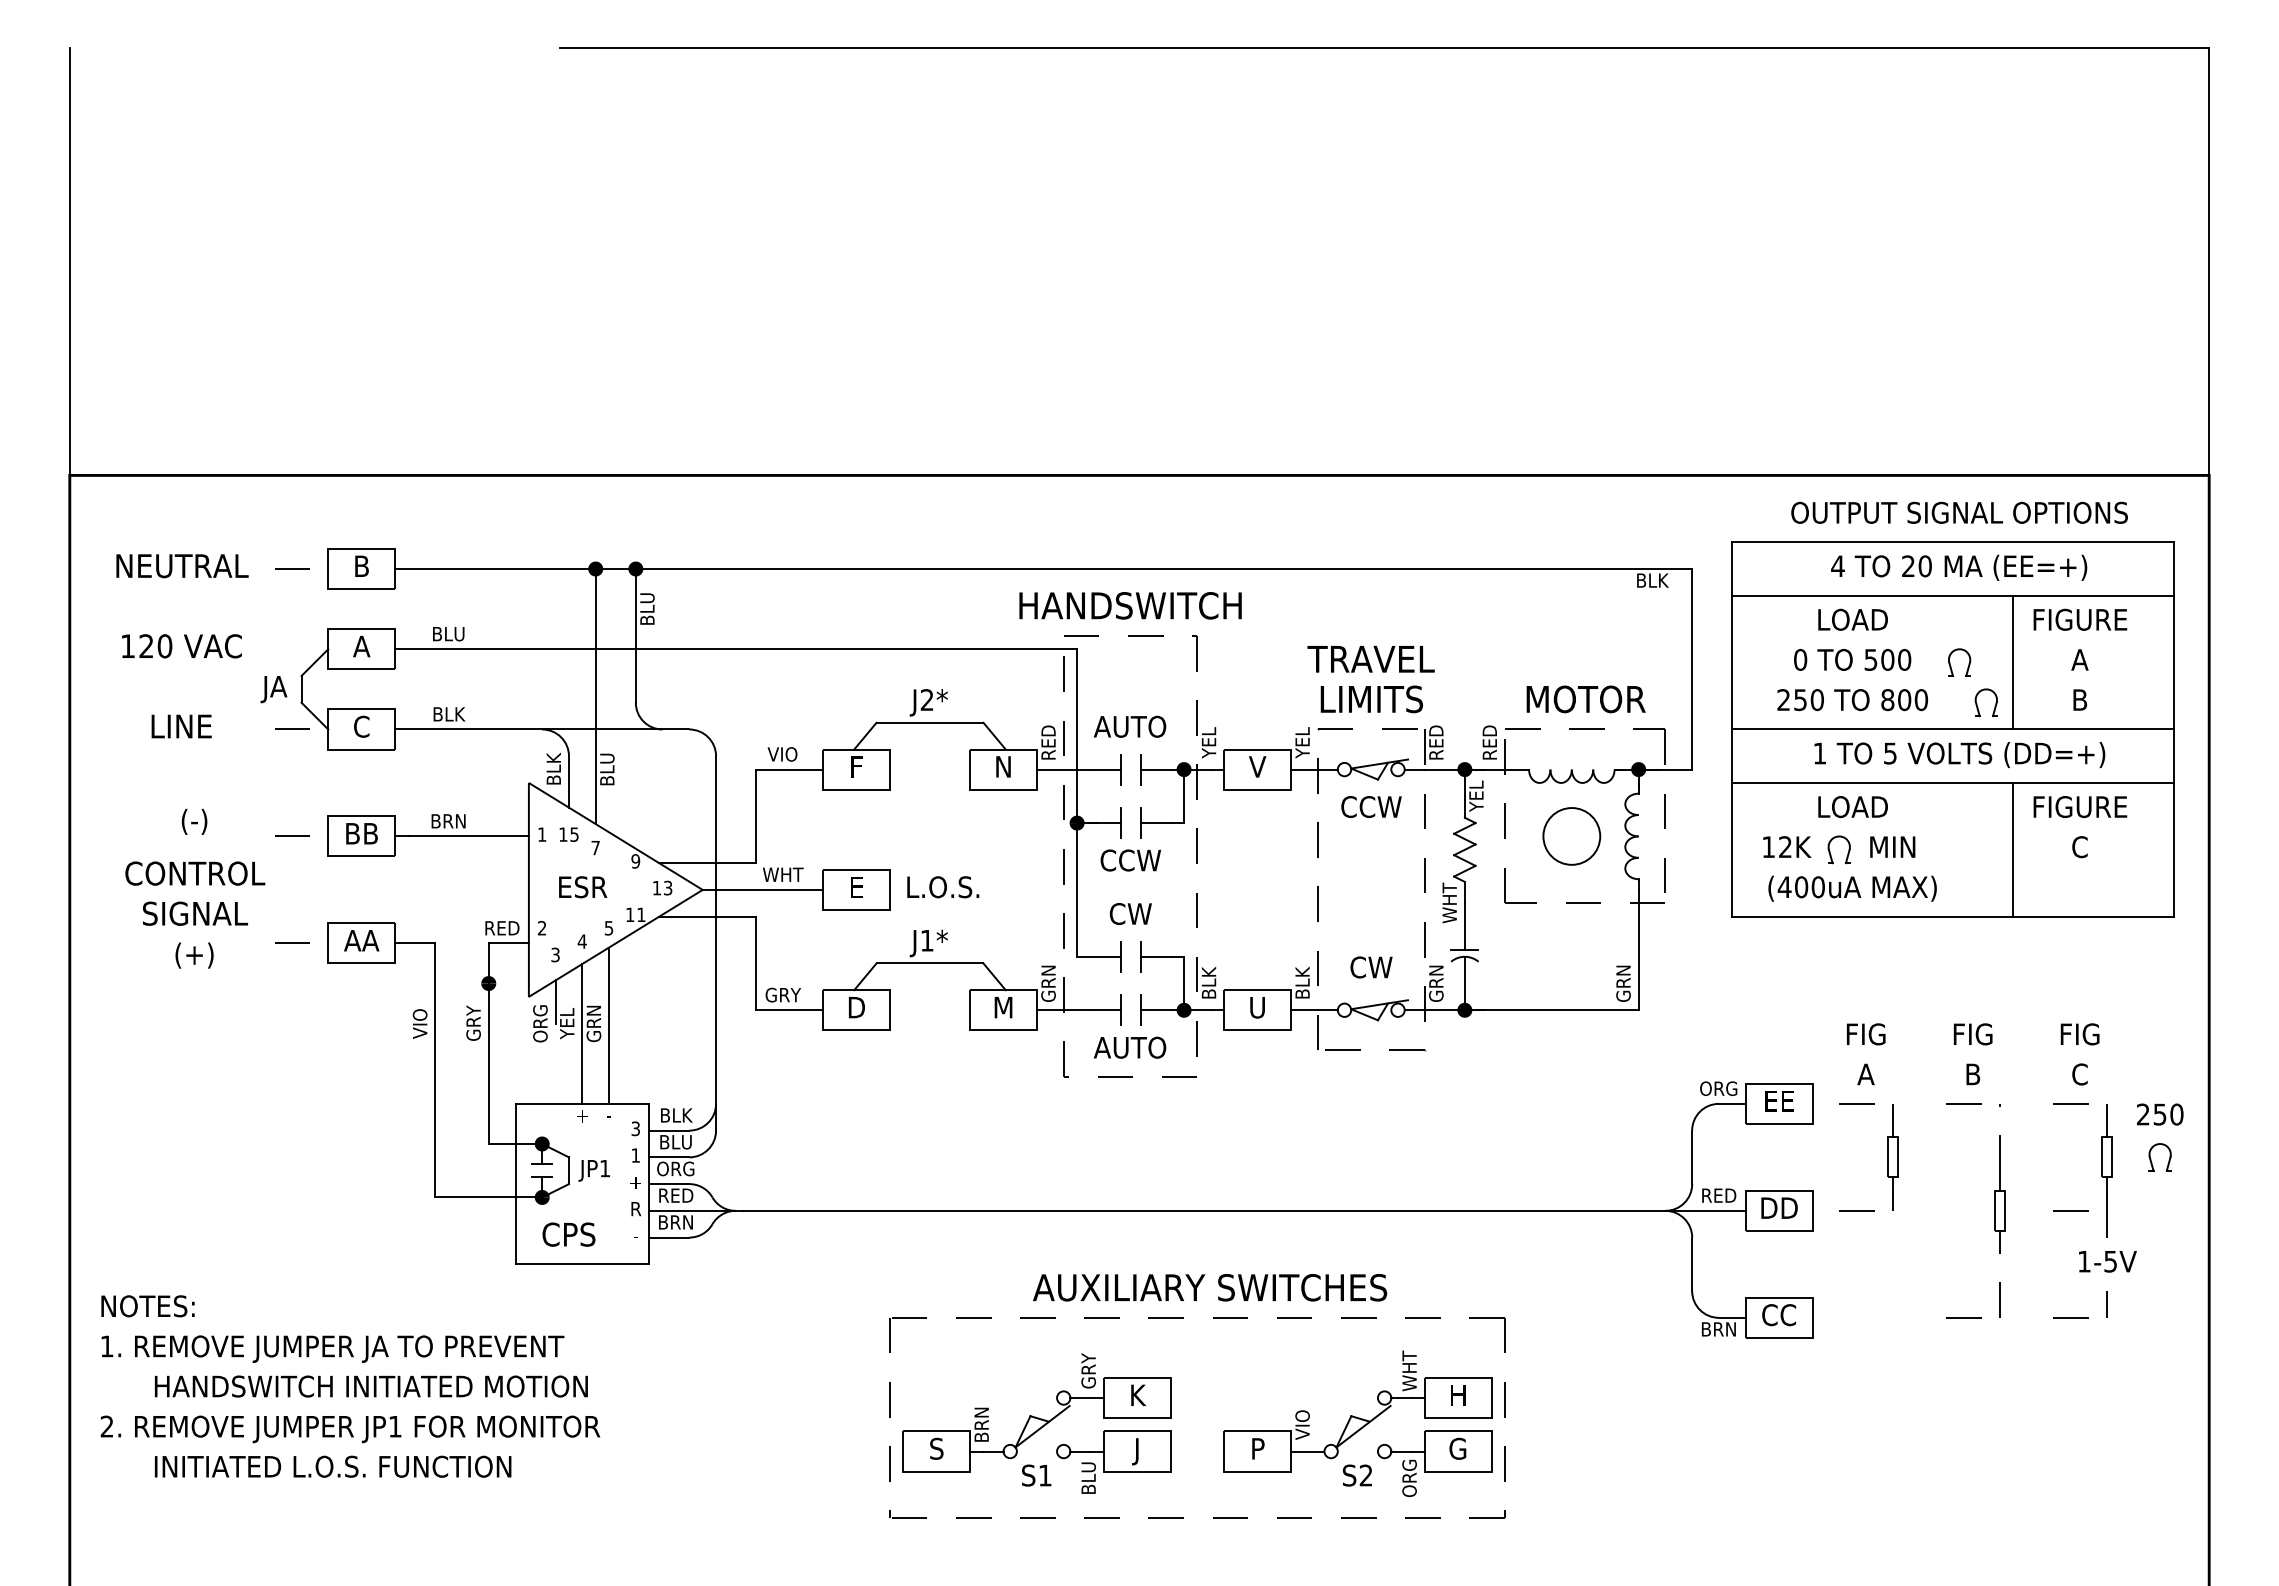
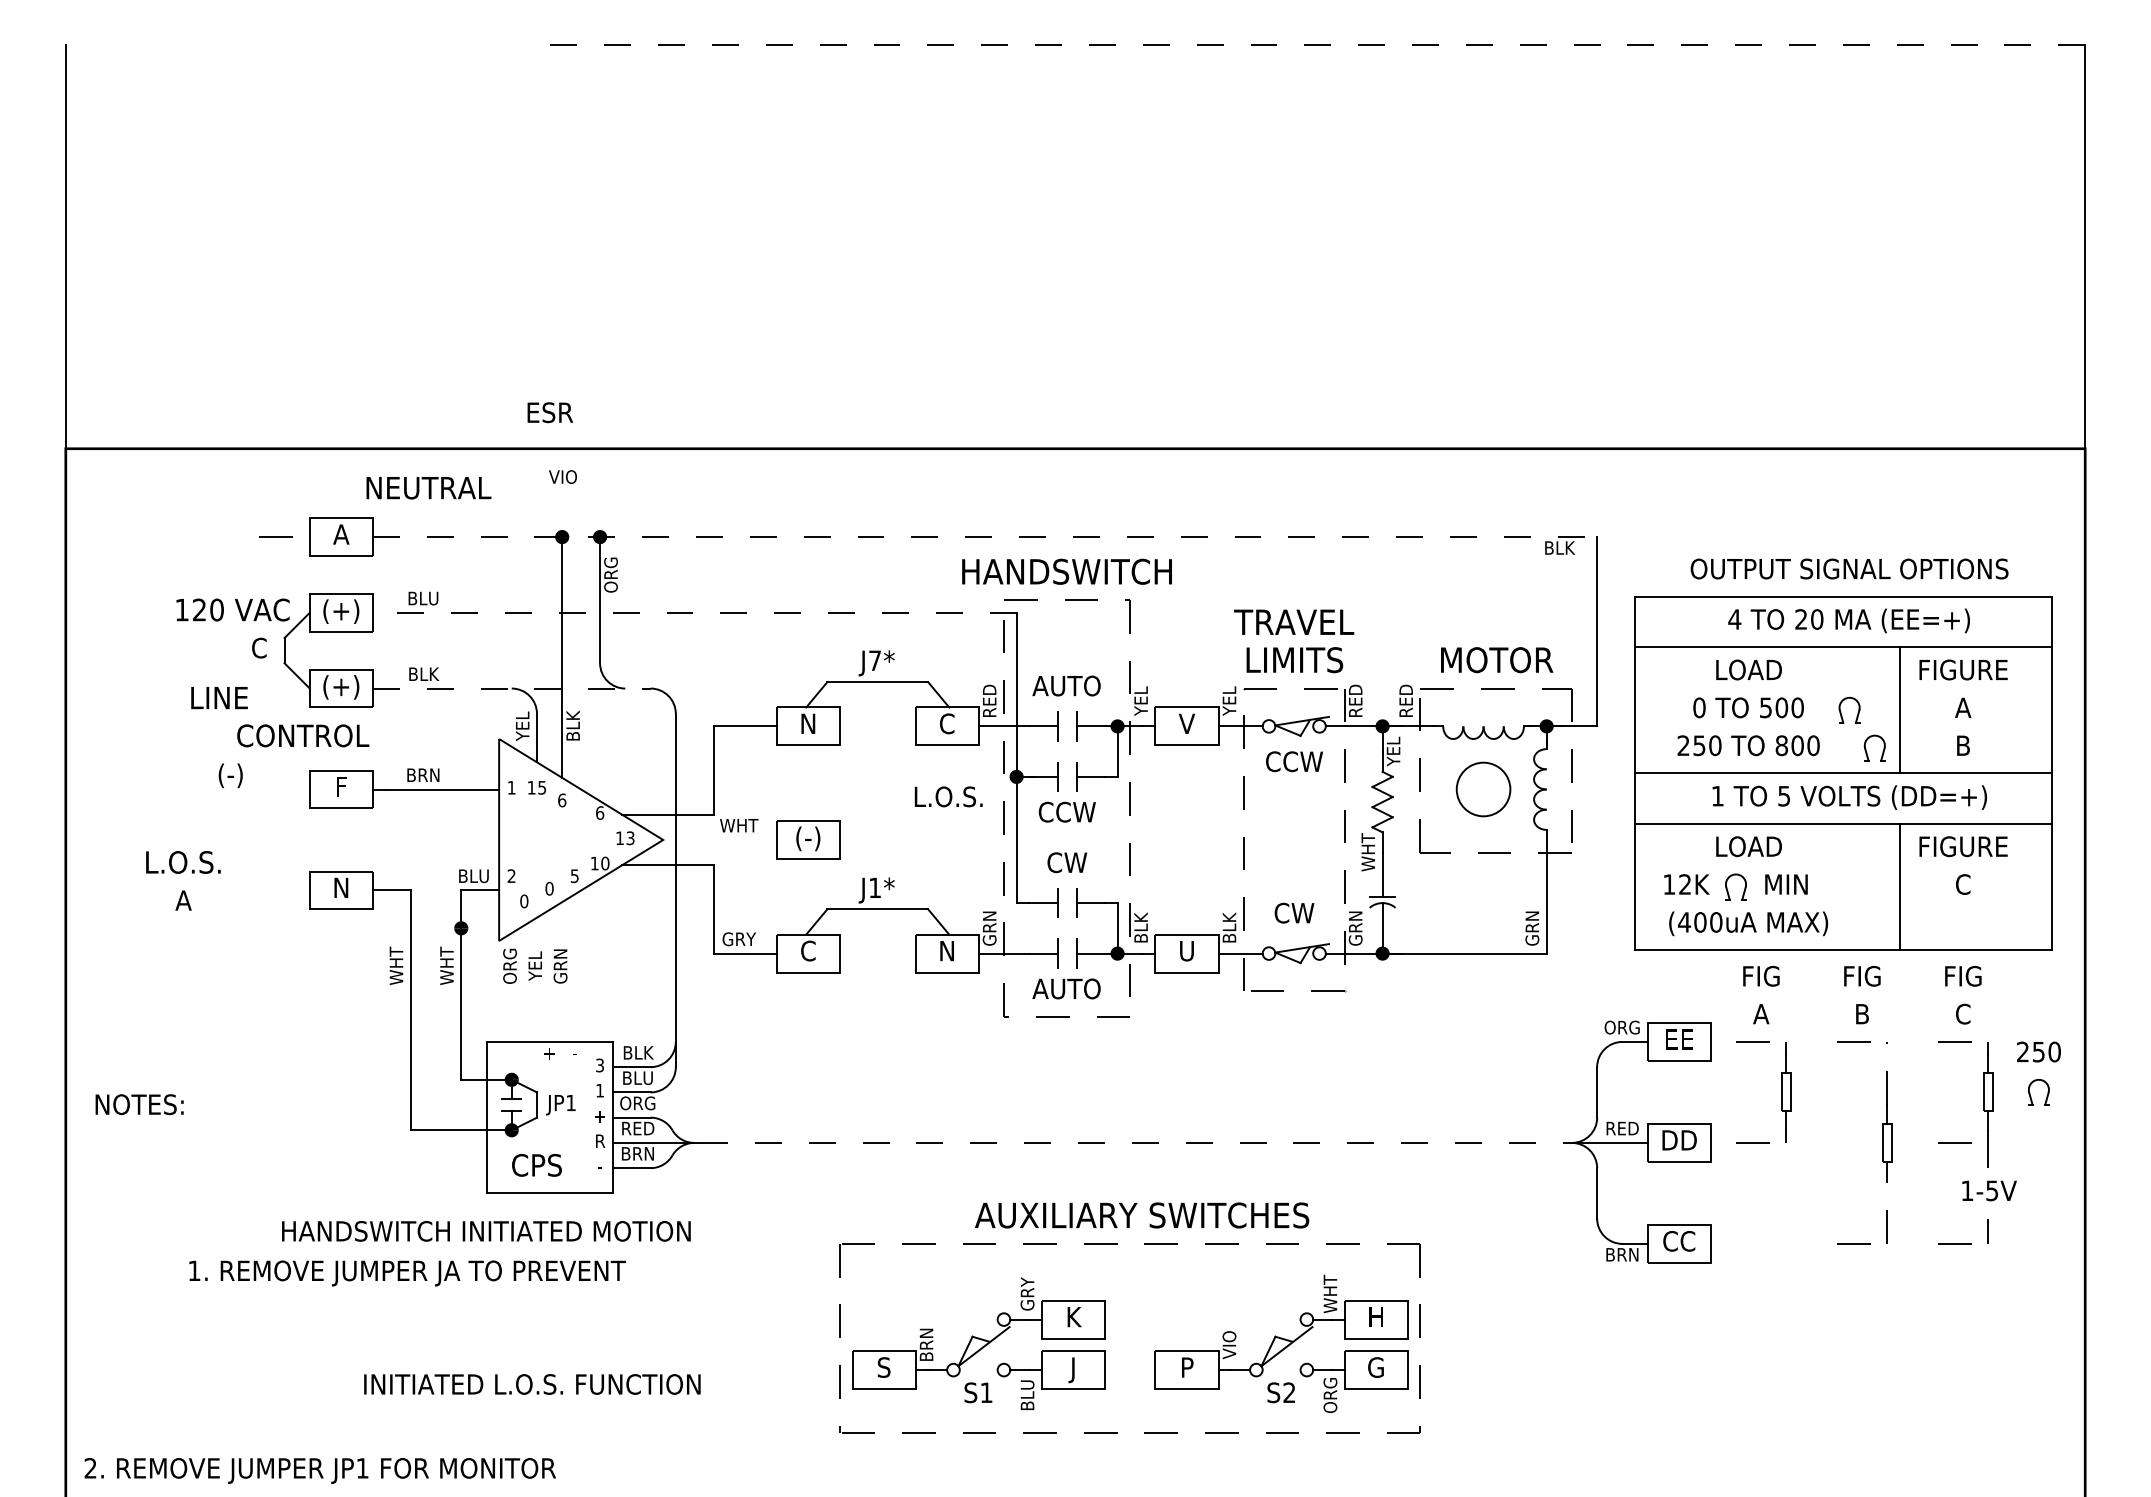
line: (1384, 47) -> (1306, 44), solid -> dashed
text: (361, 565) -> (341, 533), B -> A
text: (182, 566) -> (428, 488), moved
line: (1043, 569) -> (984, 537), solid -> dashed
text: (647, 608) -> (611, 574), BLU -> ORG
text: (181, 646) -> (232, 610), moved
text: (361, 648) -> (341, 612), A -> (+)
line: (736, 649) -> (695, 613), solid -> dashed
text: (273, 689) -> (258, 650), JA -> C
text: (926, 699) -> (874, 660), J2* -> J7*
part: (1952, 709) -> (1842, 754), moved
text: (181, 726) -> (219, 698), moved
line: (292, 728) -> (276, 687), removed
text: (361, 728) -> (341, 687), C -> (+)
line: (542, 729) -> (511, 688), solid -> dashed
text: (782, 754) -> (562, 477), moved
text: (856, 766) -> (808, 723), F -> N
text: (1003, 766) -> (947, 723), N -> C
text: (553, 768) -> (522, 725), BLK -> YEL
text: (607, 768) -> (573, 725), BLU -> BLK
text: (194, 821) -> (230, 775), moved
text: (361, 833) -> (341, 786), BB -> F
line: (292, 835) -> (276, 788), removed
text: (595, 847) -> (562, 799), 7 -> 6
text: (635, 861) -> (599, 813), 9 -> 6
text: (195, 873) -> (303, 735), moved
text: (583, 887) -> (550, 412), moved
text: (943, 887) -> (949, 797), moved
text: (856, 888) -> (808, 838), E -> (-)
line: (762, 889) -> (719, 839), removed
text: (195, 913) -> (184, 862), SIGNAL -> L.O.S.
text: (641, 914) -> (605, 863), 11 -> 10
text: (502, 928) -> (474, 876), RED -> BLU
text: (361, 940) -> (341, 887), AA -> N
text: (581, 941) -> (548, 888), 4 -> 0
line: (292, 942) -> (276, 889), removed
text: (555, 954) -> (524, 900), 3 -> 0
text: (194, 955) -> (183, 901), (+) -> A
line: (555, 1001) -> (524, 945), removed
text: (856, 1007) -> (808, 950), D -> C
text: (1003, 1007) -> (947, 950), M -> N
text: (419, 1022) -> (395, 965), VIO -> WHT
text: (473, 1022) -> (446, 965), GRY -> WHT
line: (609, 1025) -> (575, 967), removed
line: (582, 1033) -> (549, 975), removed
line: (1204, 1210) -> (1136, 1142), solid -> dashed
text: (147, 1306) -> (139, 1104), moved
text: (332, 1348) -> (407, 1272), moved
text: (371, 1386) -> (486, 1231), moved
text: (350, 1429) -> (320, 1471), moved
text: (333, 1466) -> (532, 1384), moved

